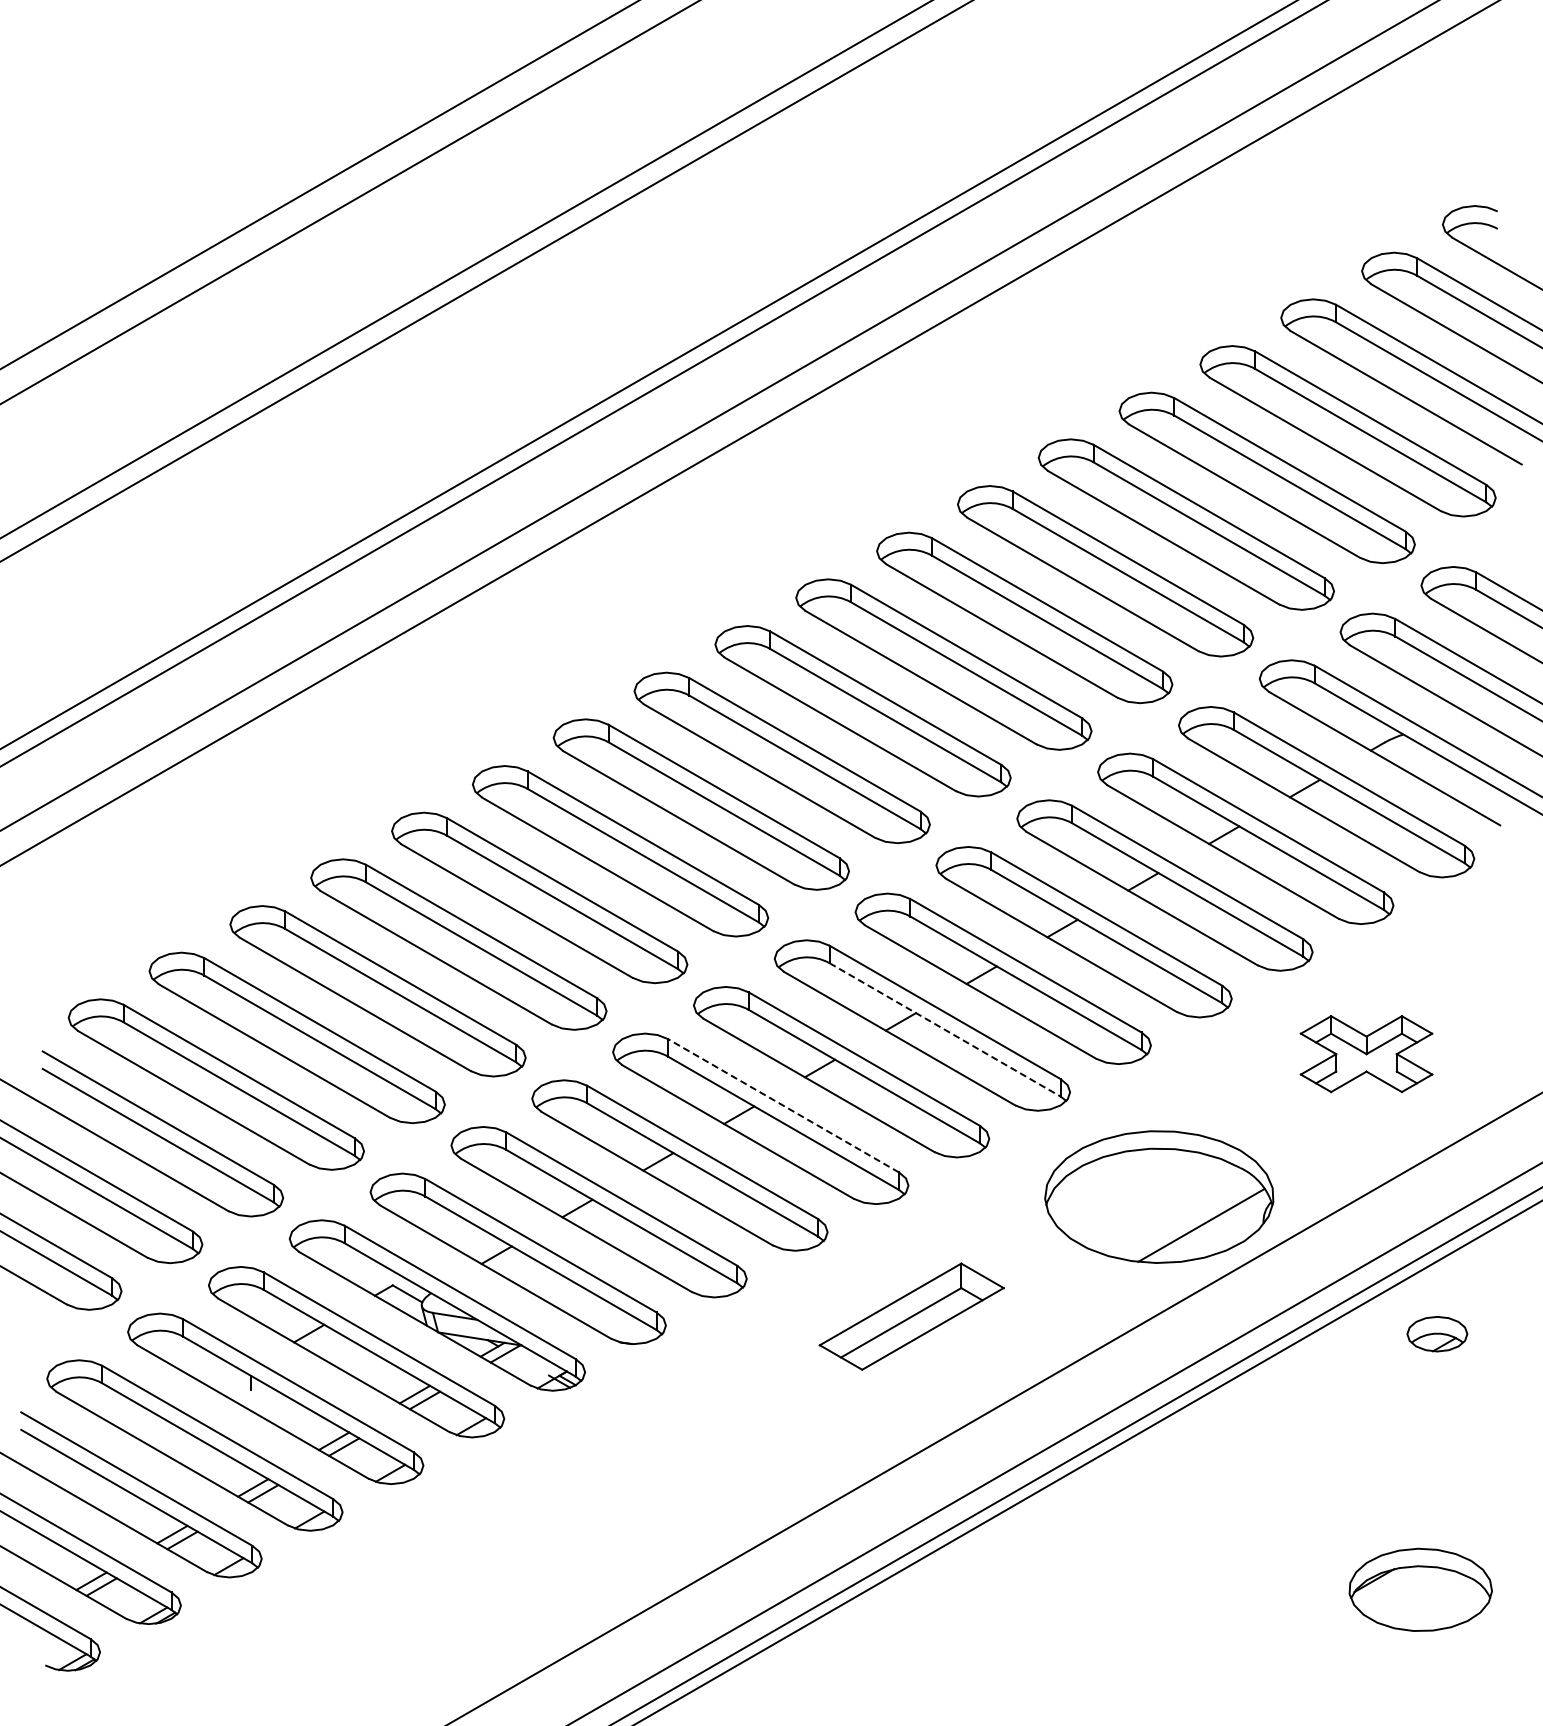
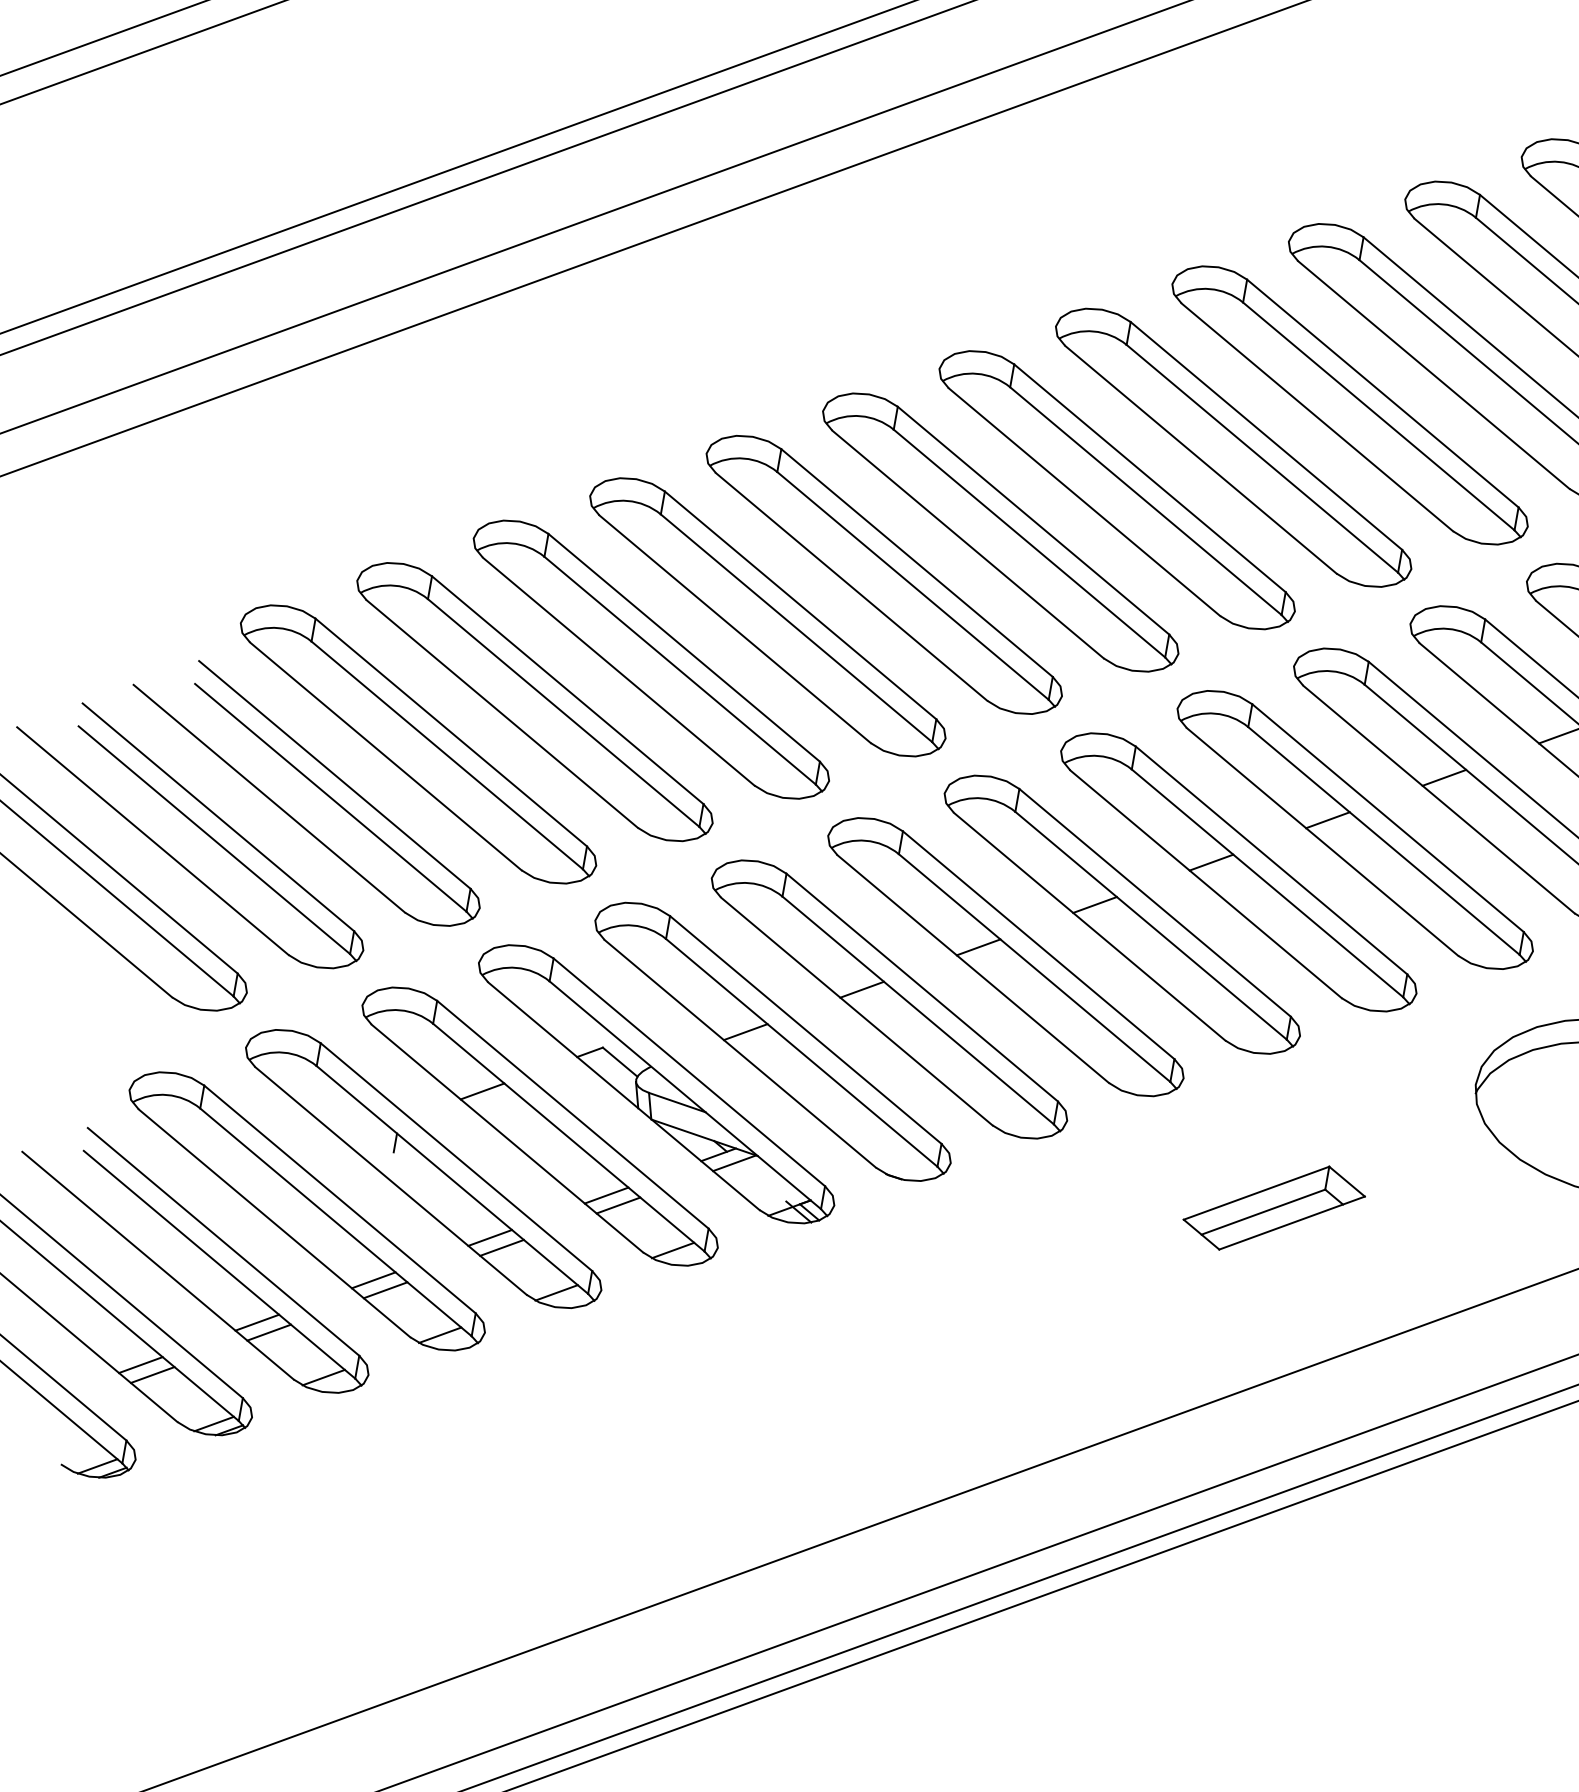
line: (945, 1030) -> (1384, 841), dashed -> solid
line: (783, 1105) -> (1155, 902), dashed -> solid
part: (911, 1316) -> (1273, 1207), size x0.71

